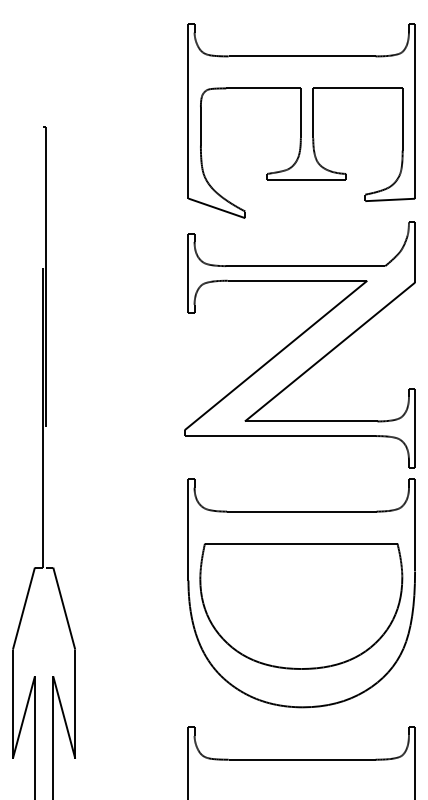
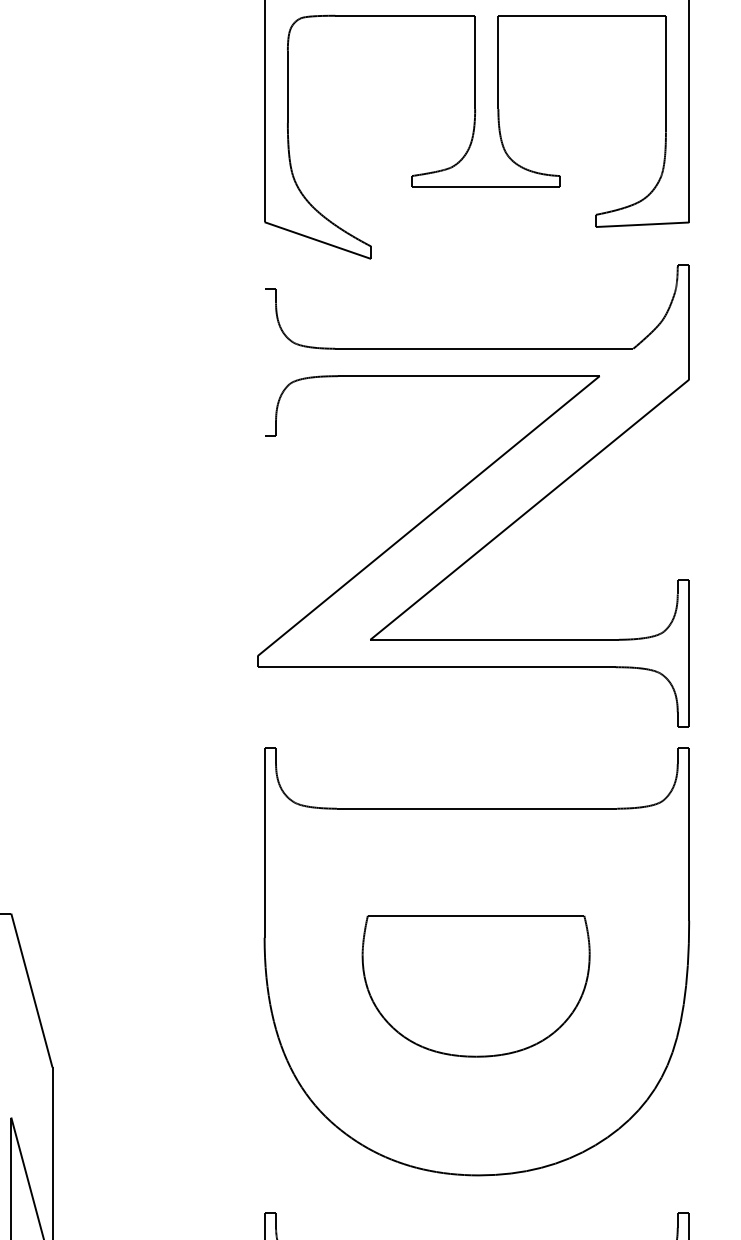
line: (188, 273) -> (264, 362), removed
part: (301, 606) -> (476, 986), size x0.6

